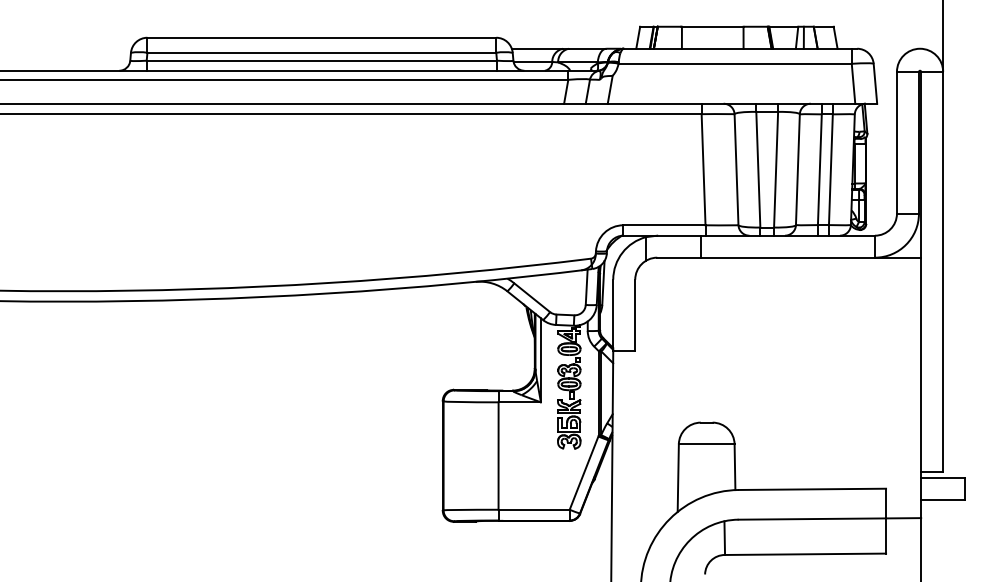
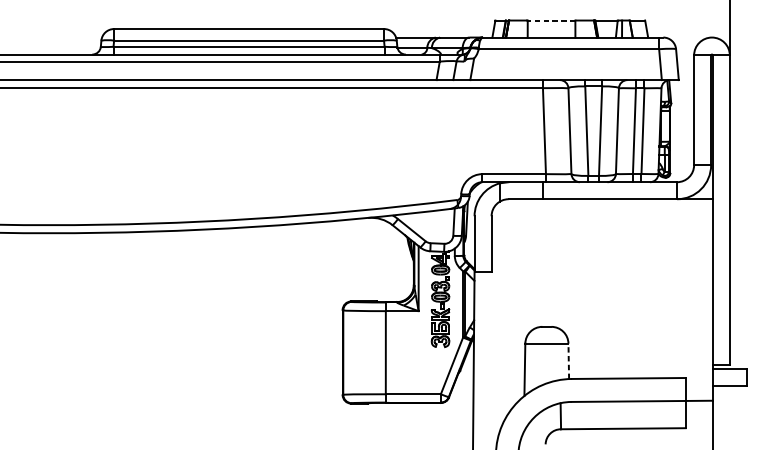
line: (712, 26) -> (551, 20), solid -> dashed
line: (735, 467) -> (569, 361), solid -> dashed

